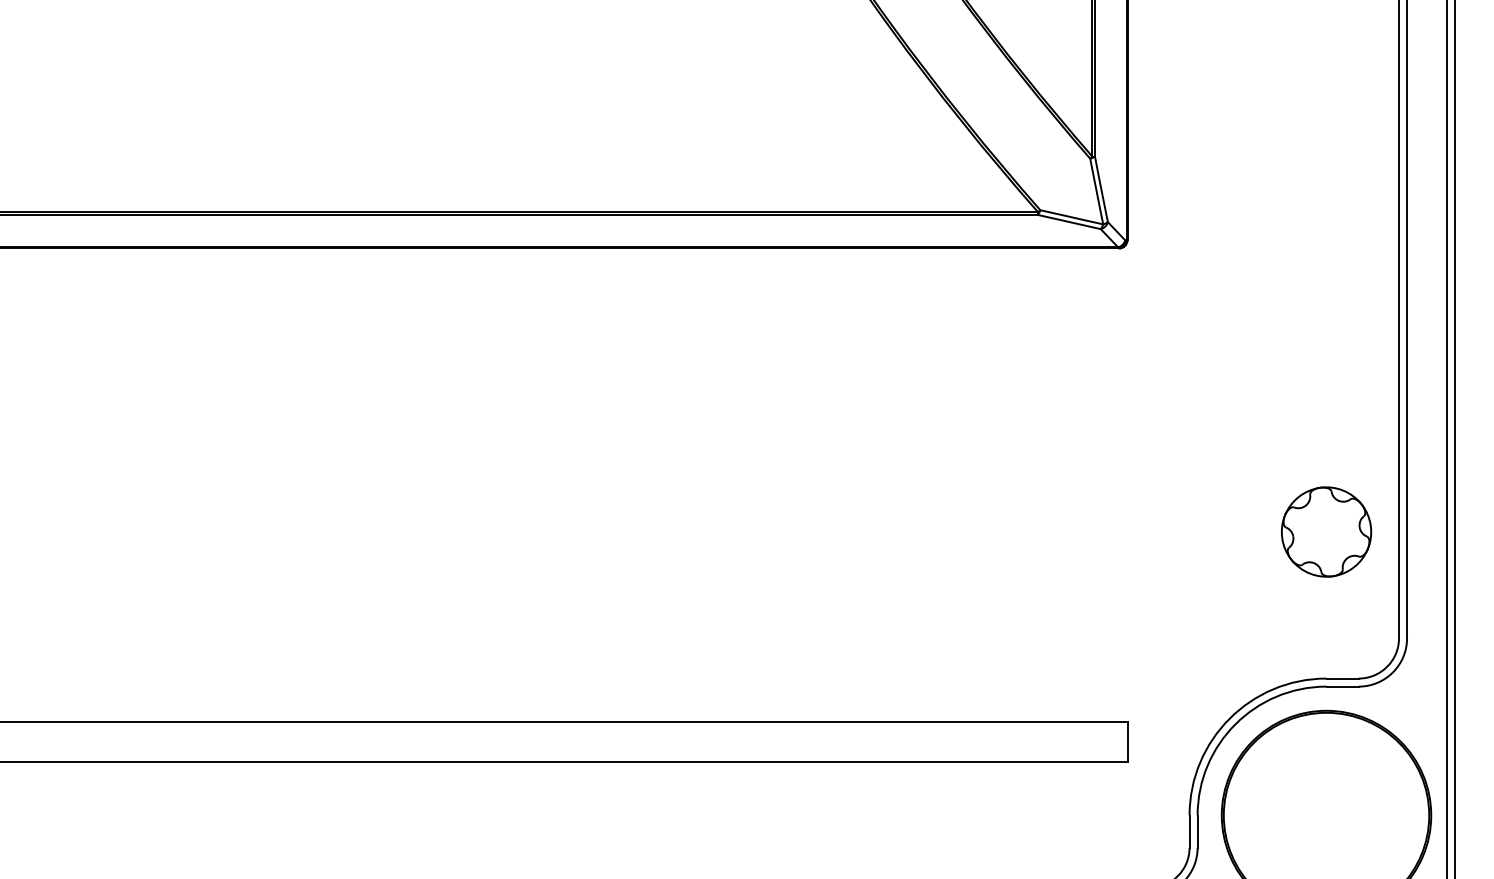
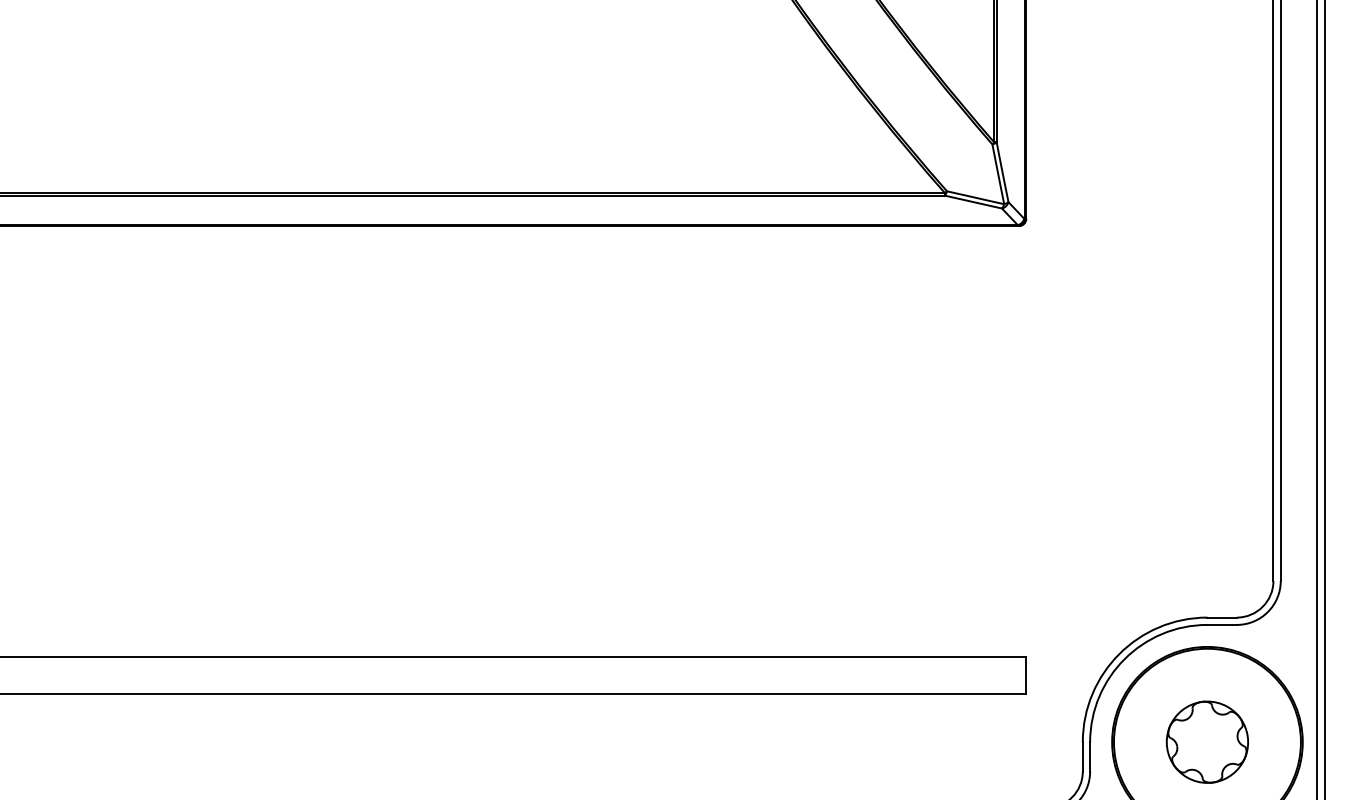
part: (1325, 531) -> (1206, 741), moved

